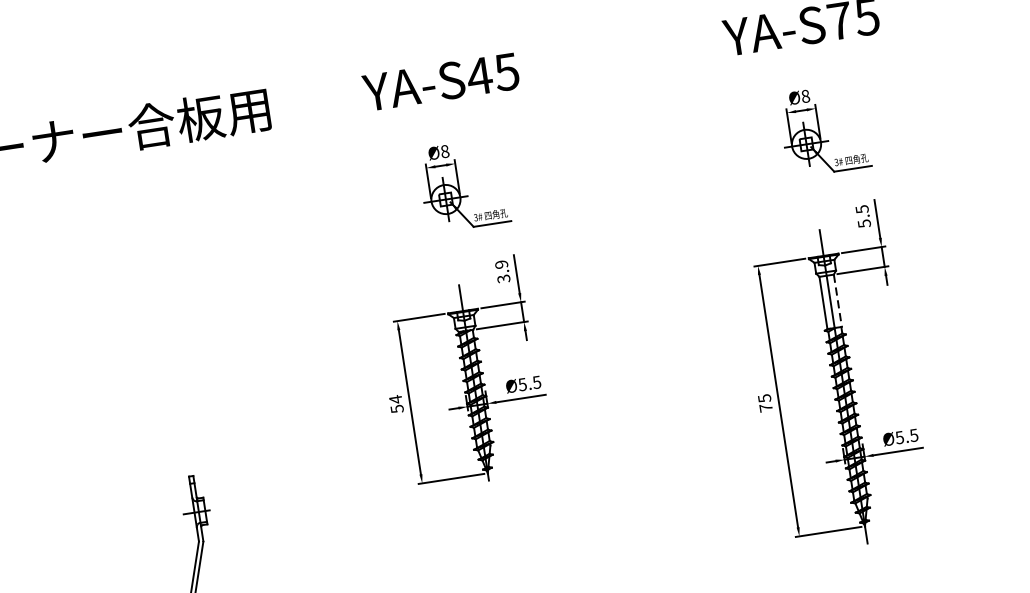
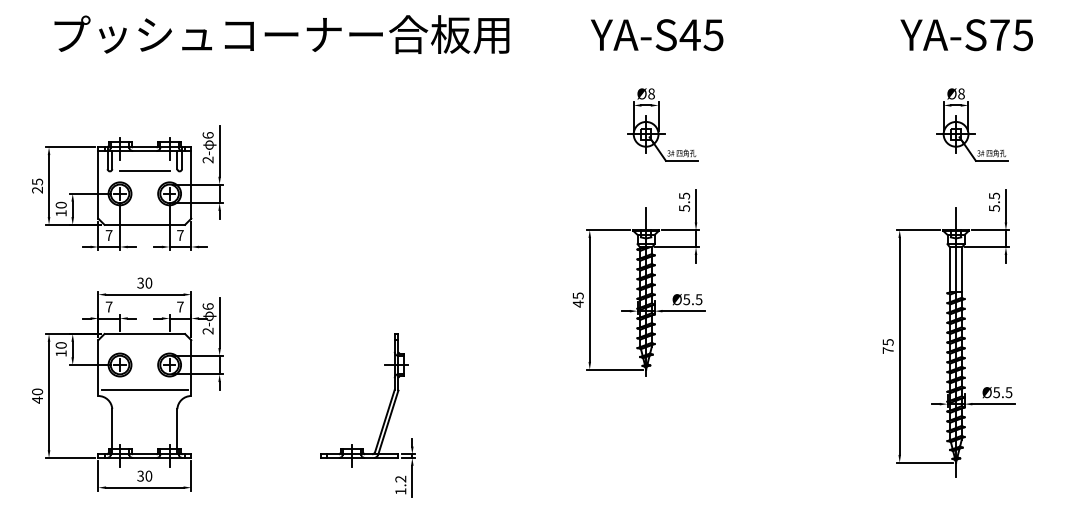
text: (502, 270) -> (684, 201), 3.9 -> 5.5
line: (838, 301) -> (962, 270), dashed -> solid
text: (395, 403) -> (577, 299), 54 -> 45

